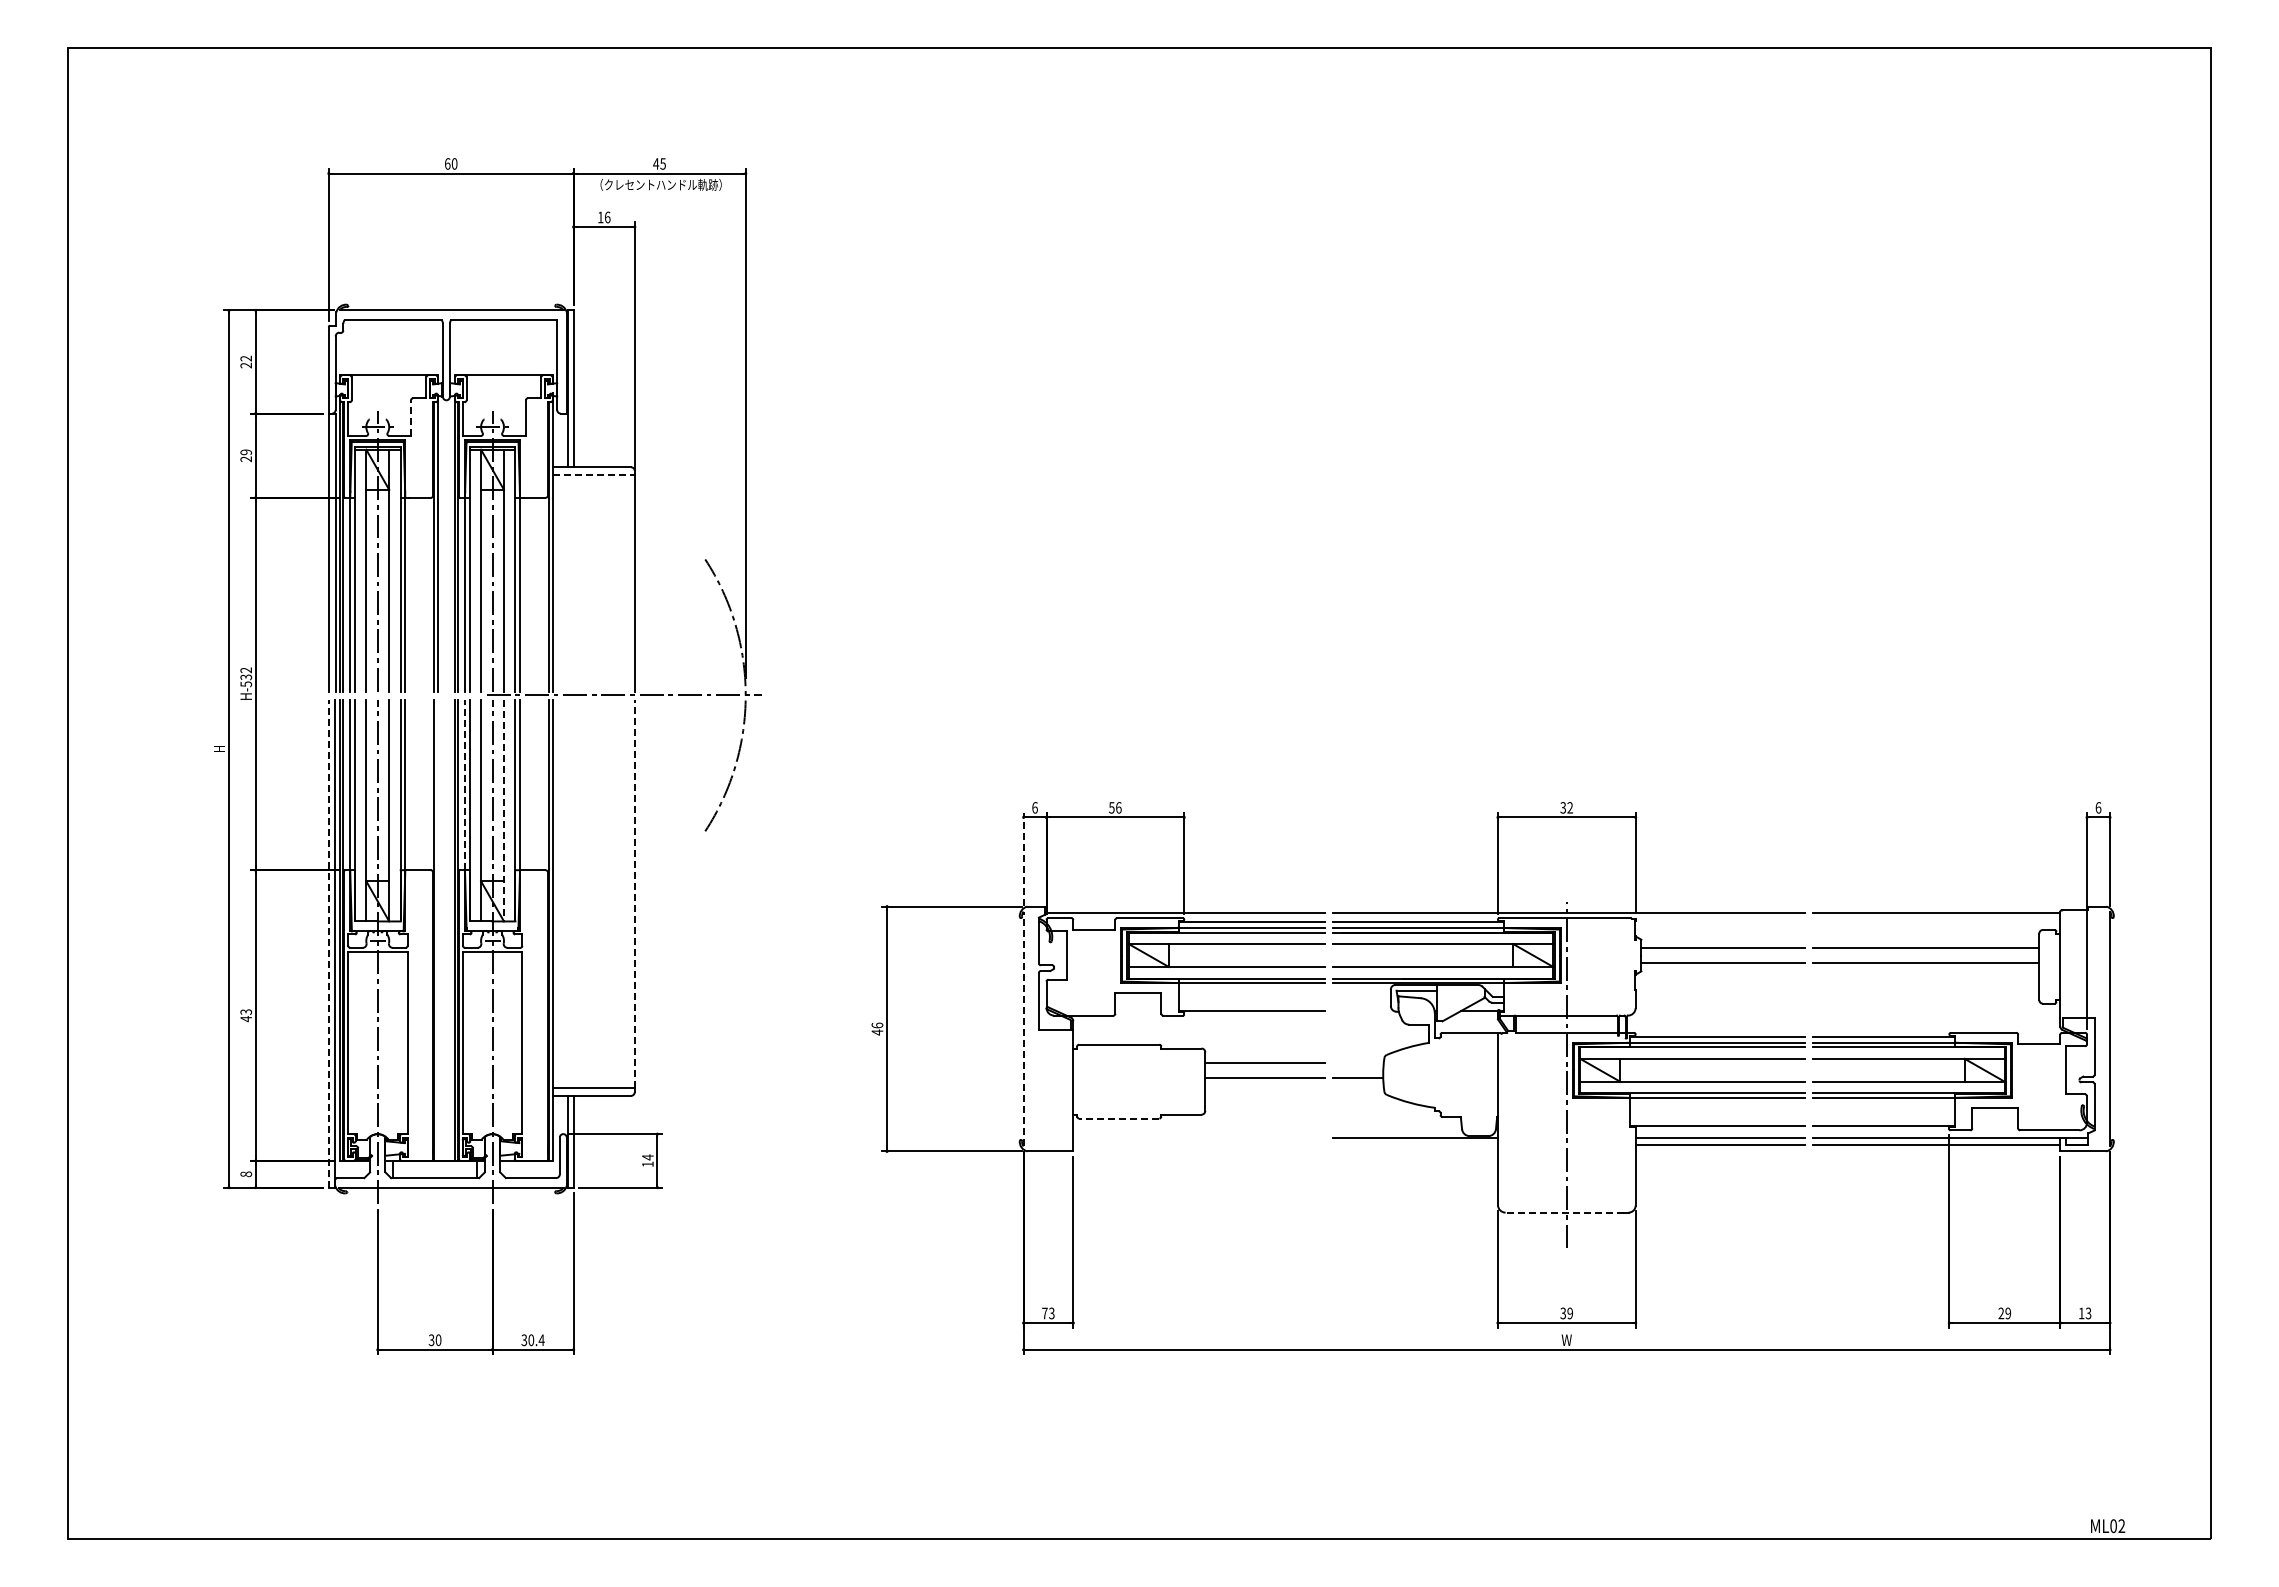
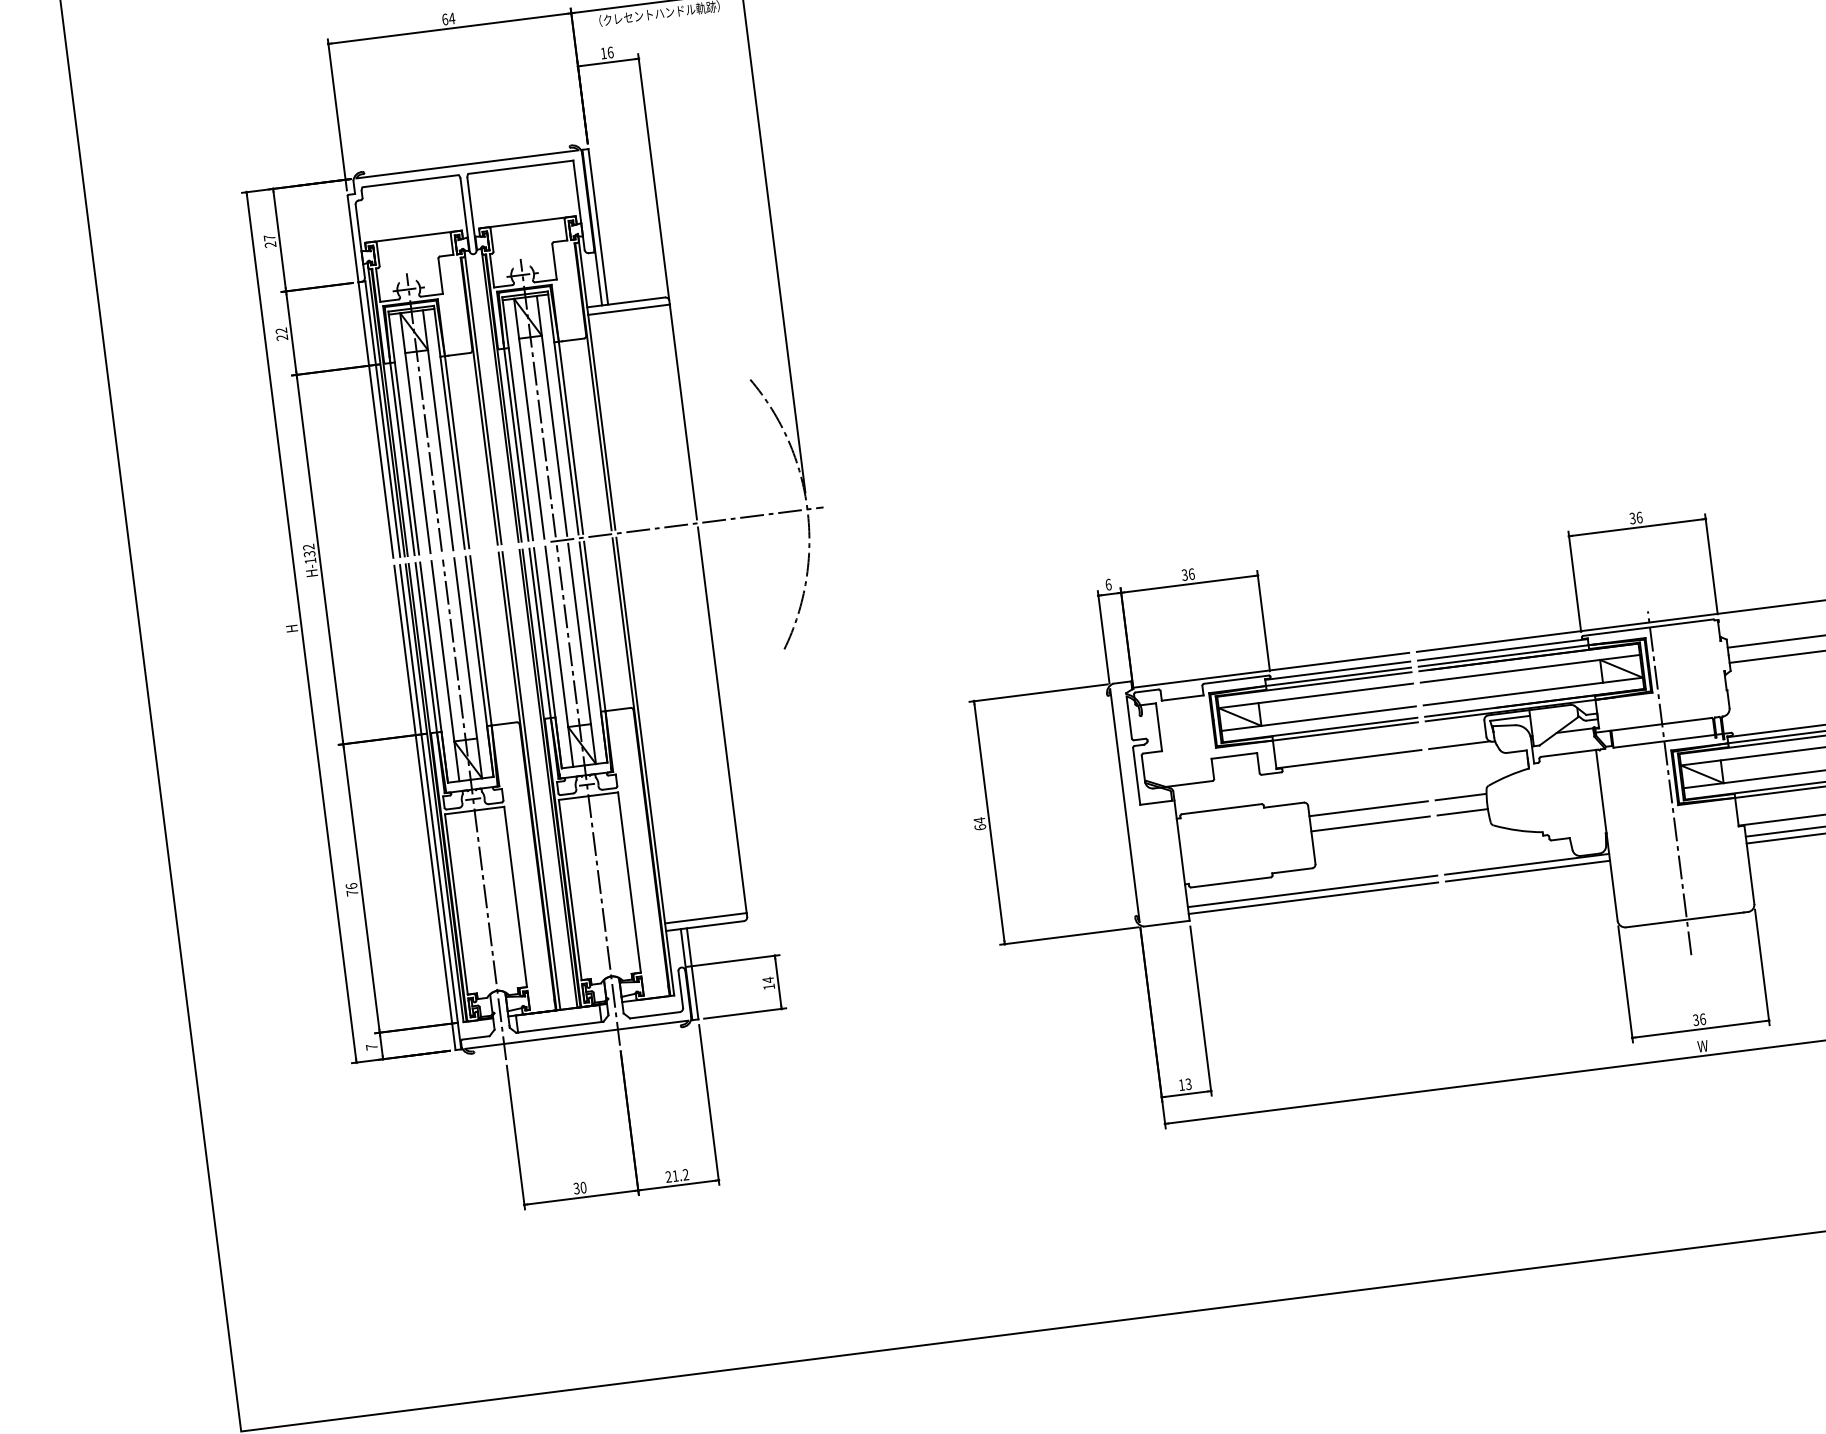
text: (454, 163) -> (451, 18), 60 -> 64
text: (245, 358) -> (268, 237), 22 -> 27
line: (411, 418) -> (441, 276), dashed -> solid
text: (246, 452) -> (281, 331), 29 -> 22
line: (594, 474) -> (629, 309), dashed -> solid
text: (246, 684) -> (310, 561), H-532 -> H-132
line: (464, 784) -> (539, 633), dashed -> solid
text: (1111, 806) -> (1184, 573), 56 -> 36
text: (1570, 807) -> (1639, 517), 32 -> 36
line: (504, 810) -> (582, 653), dashed -> solid
line: (1023, 859) -> (1103, 637), dashed -> solid
line: (634, 893) -> (721, 719), dashed -> solid
line: (437, 929) -> (531, 780), added
line: (328, 943) -> (424, 807), dashed -> solid
line: (1362, 1011) -> (1458, 745), added
text: (245, 1015) -> (351, 889), 43 -> 76
text: (877, 1028) -> (979, 823), 46 -> 64
line: (1023, 1028) -> (1124, 805), dashed -> solid
line: (1357, 1062) -> (1460, 796), added
line: (1118, 1118) -> (1230, 882), dashed -> solid
line: (1198, 1137) -> (1312, 891), added
line: (1198, 1144) -> (1312, 898), added
line: (1414, 1144) -> (1527, 871), added
text: (246, 1174) -> (372, 1047), 8 -> 7
line: (1564, 1212) -> (1684, 919), dashed -> solid
text: (1044, 1313) -> (1181, 1085), 73 -> 13
text: (1570, 1313) -> (1703, 1019), 39 -> 36
text: (532, 1340) -> (676, 1176), 30.4 -> 21.2

